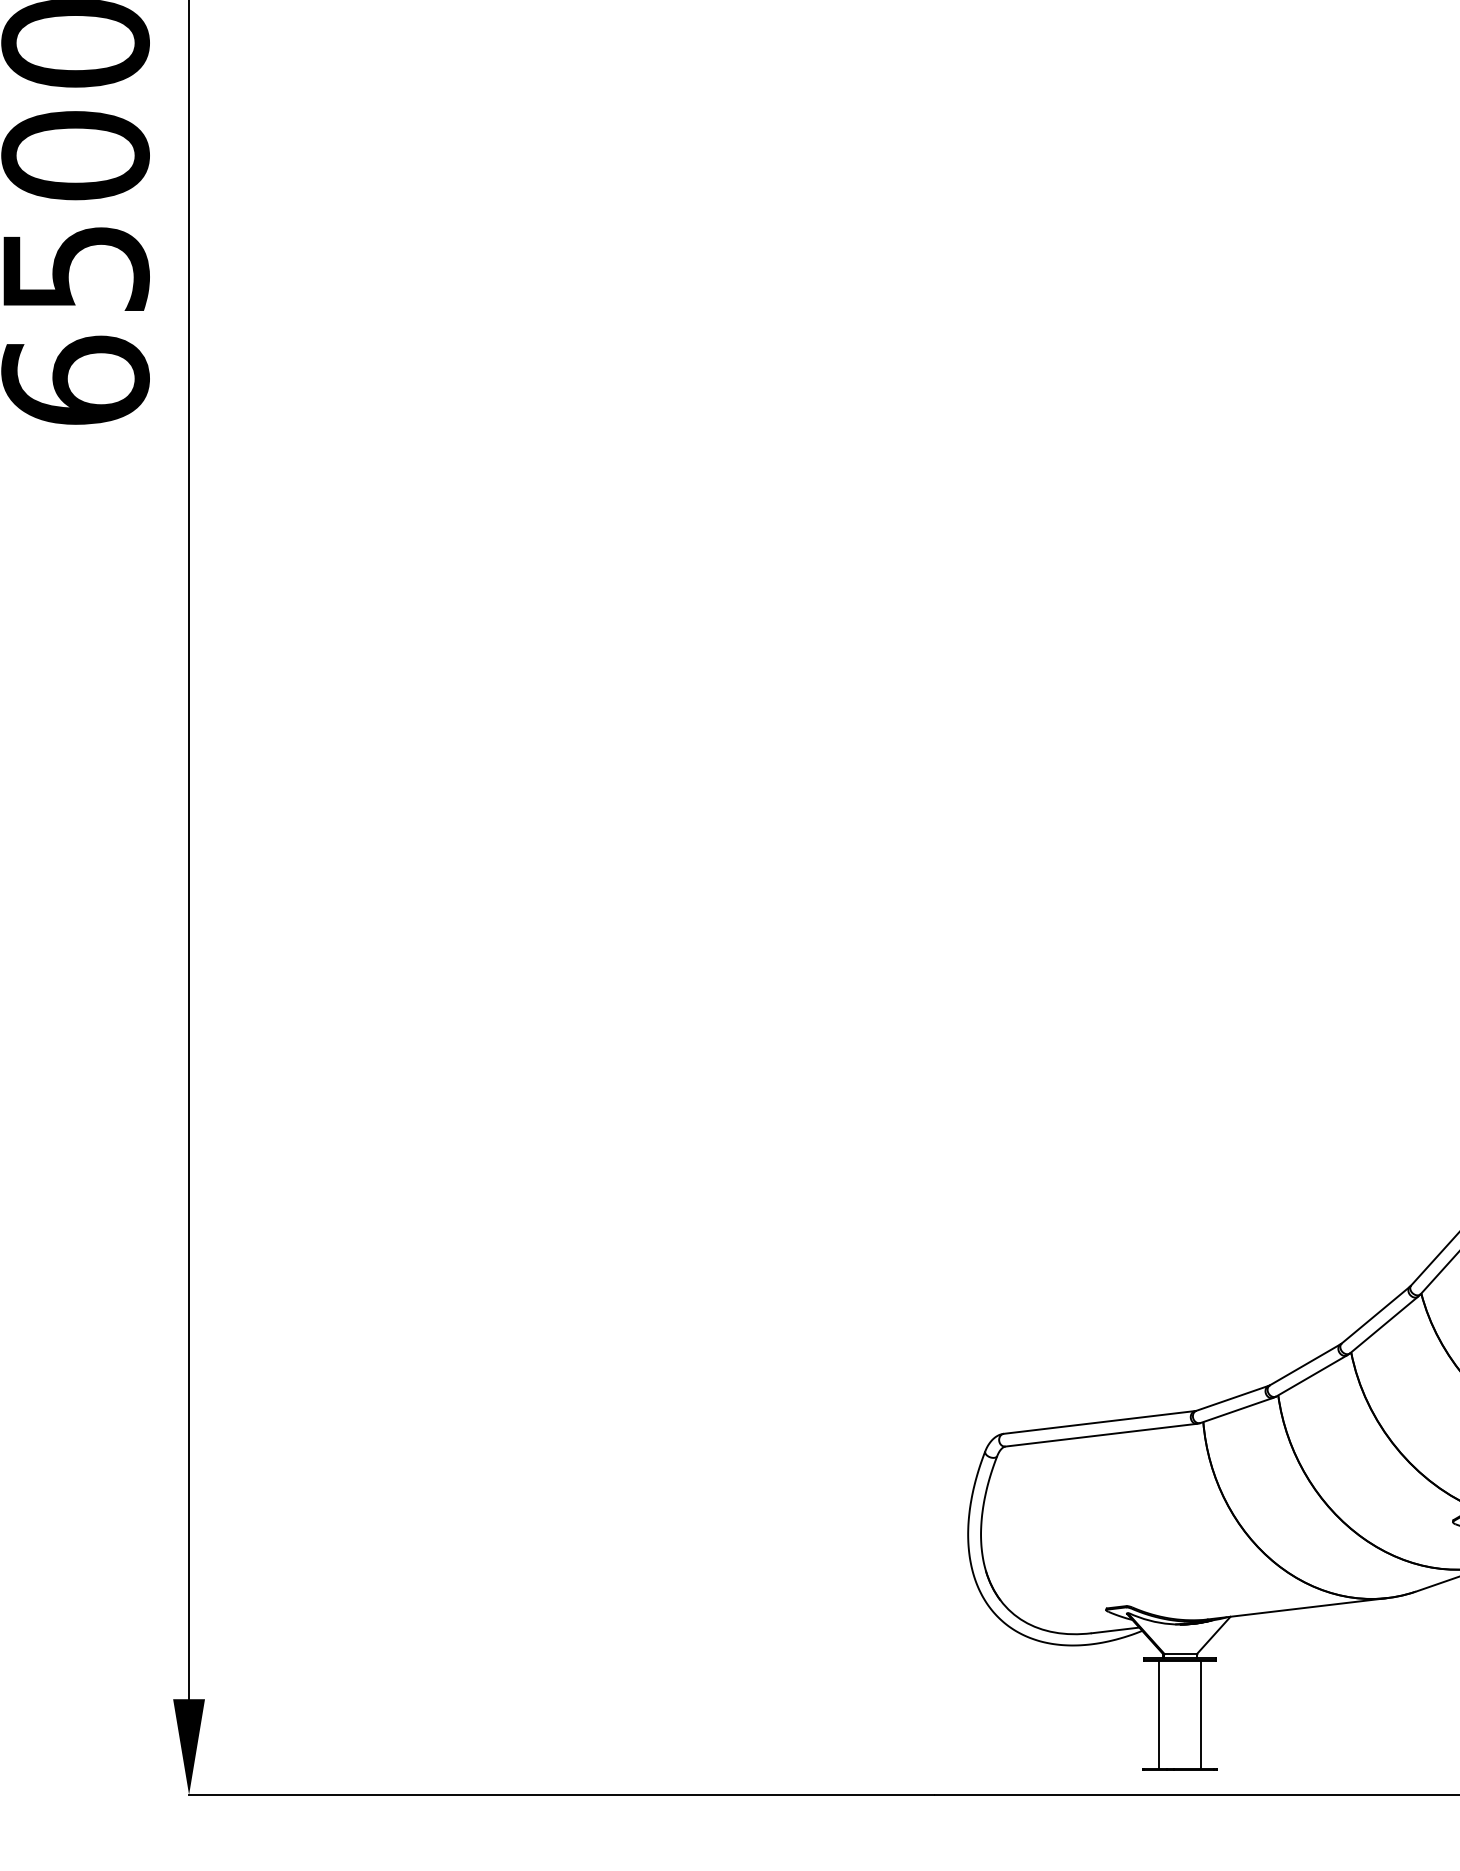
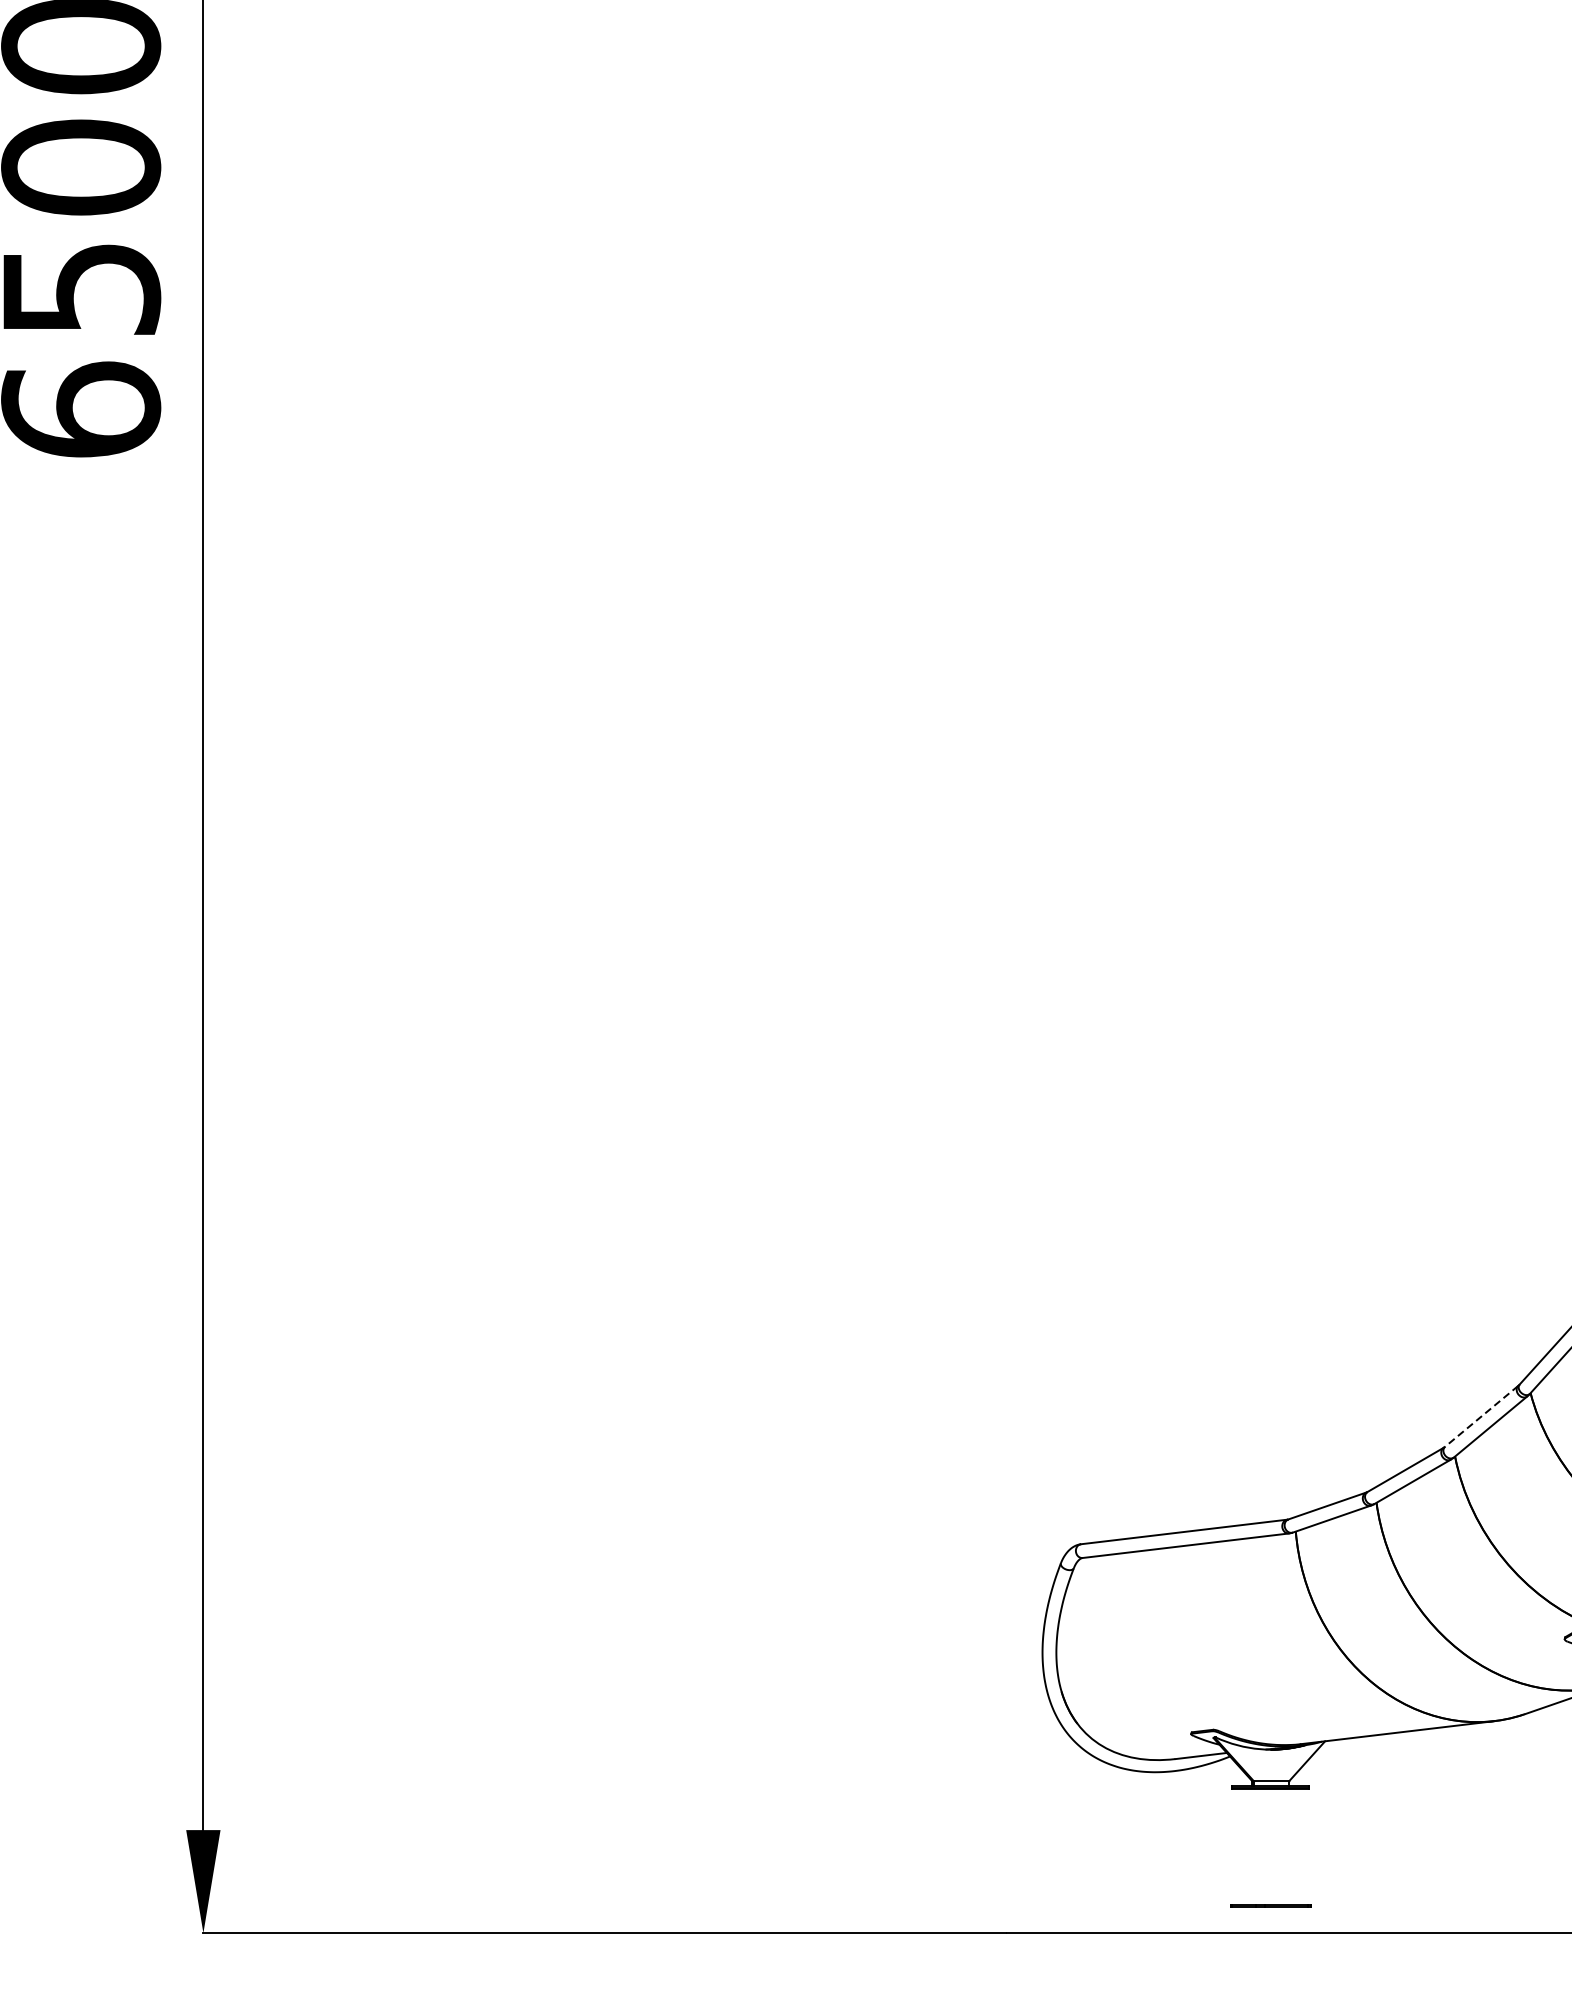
line: (1375, 1315) -> (1481, 1416), solid -> dashed
line: (1158, 1714) -> (1247, 1846), removed
line: (1201, 1714) -> (1293, 1846), removed

